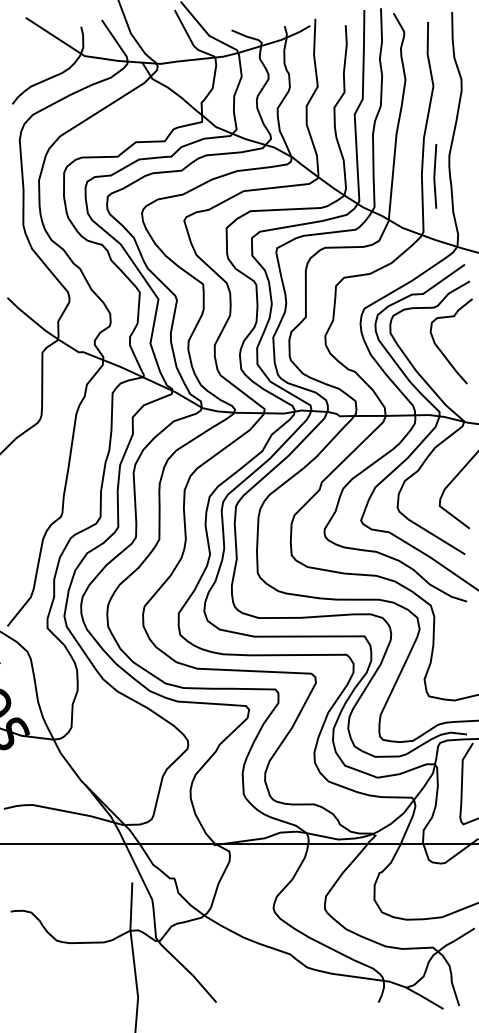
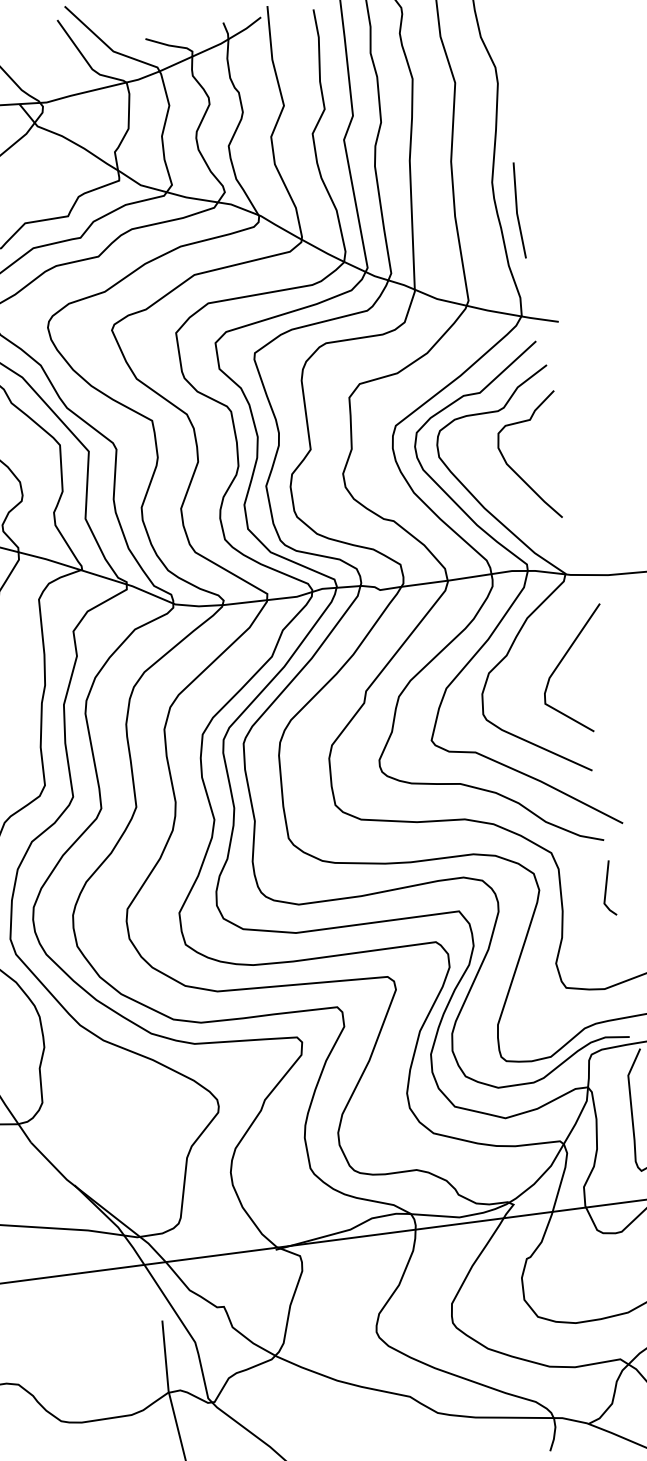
line: (435, 176) -> (518, 210), moved
line: (464, 633) -> (606, 887), added

